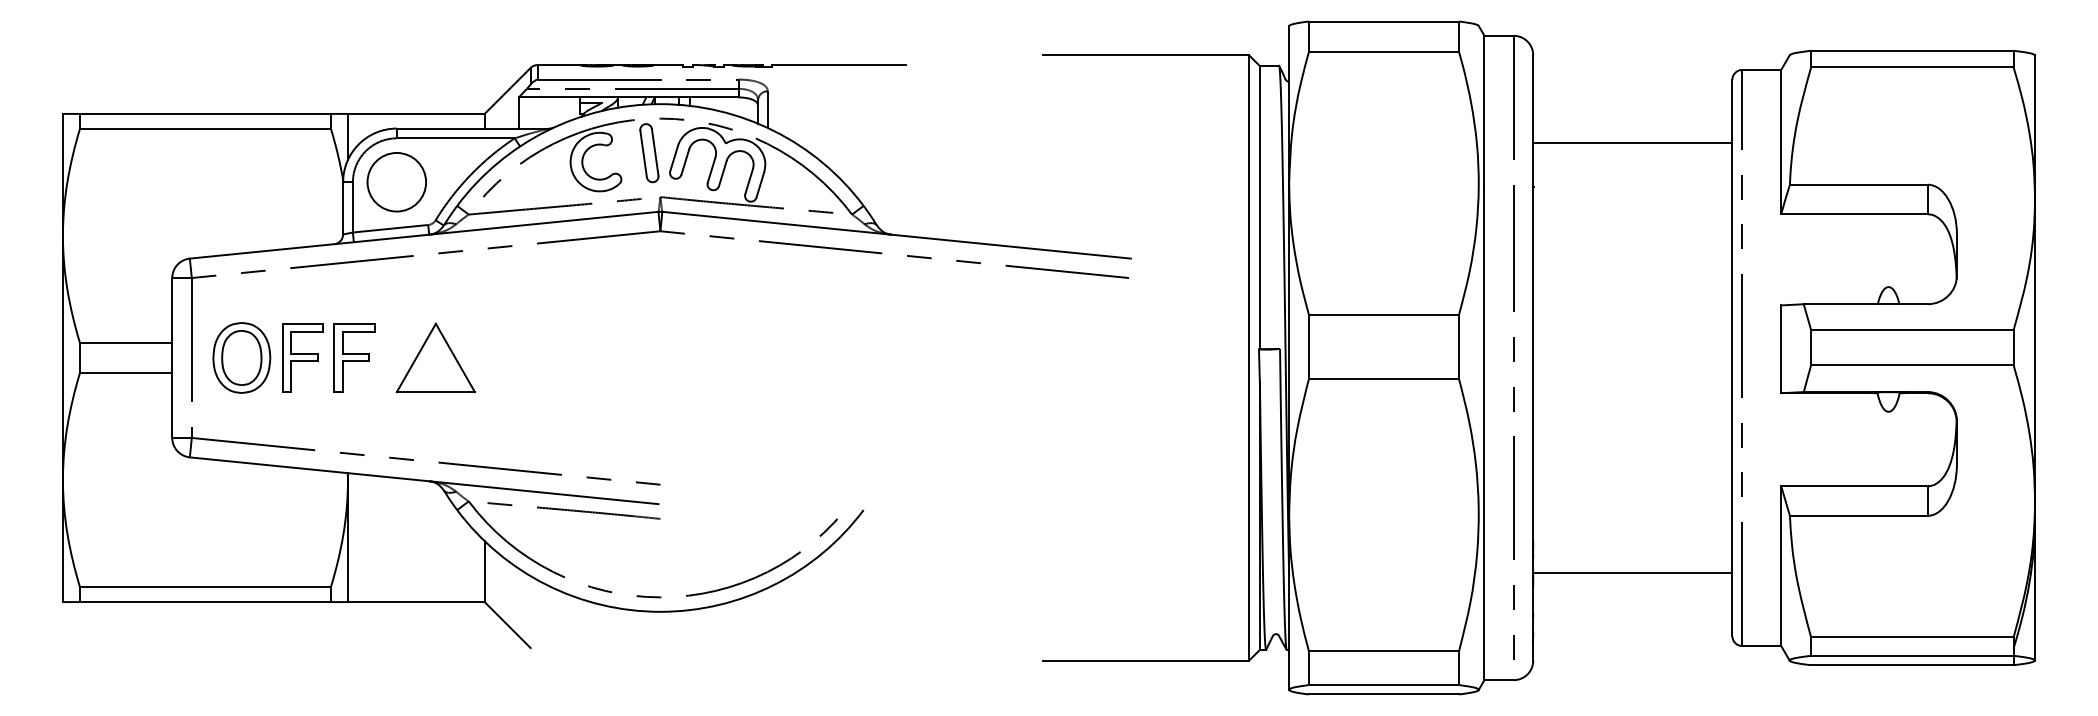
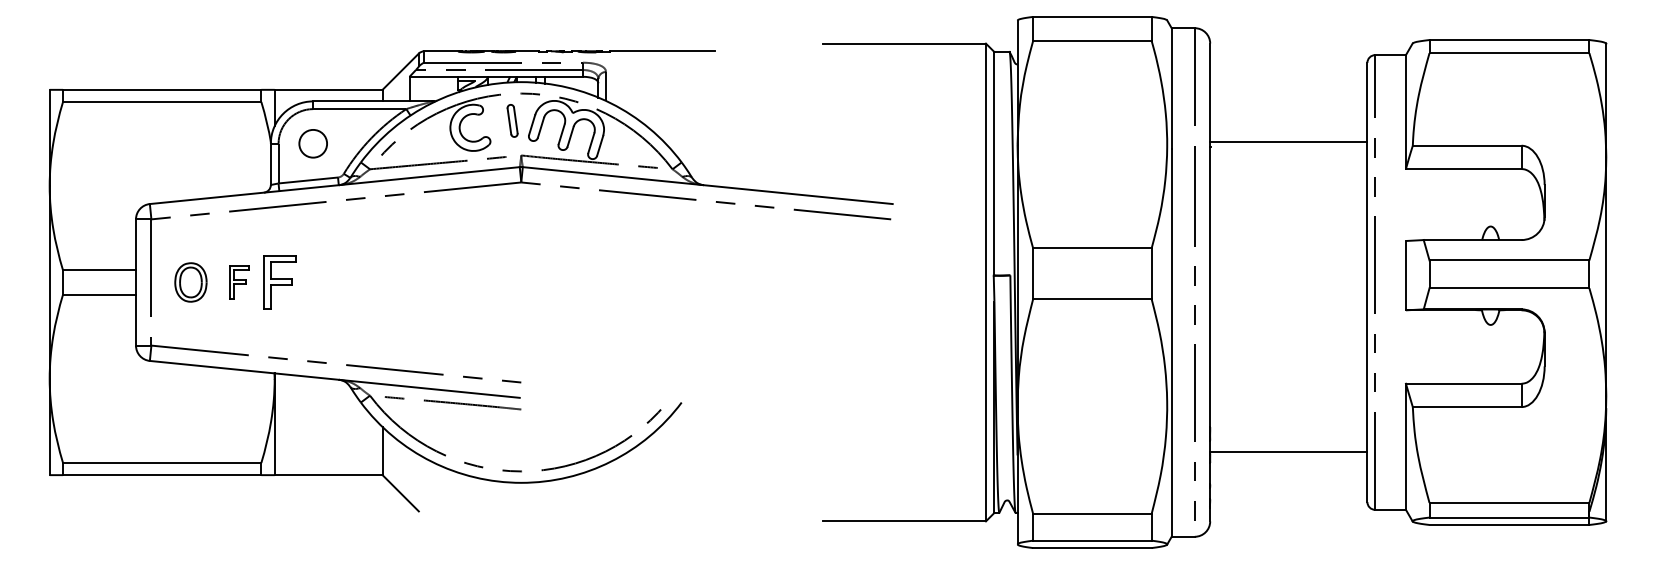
line: (1632, 143) -> (1288, 142), moved
part: (649, 153) -> (512, 121), size x0.7
circle: (396, 181) -> (312, 143), size x0.6
part: (241, 357) -> (190, 282), size x0.7
part: (302, 357) -> (238, 282), size x0.6
part: (435, 357) -> (343, 282), removed

